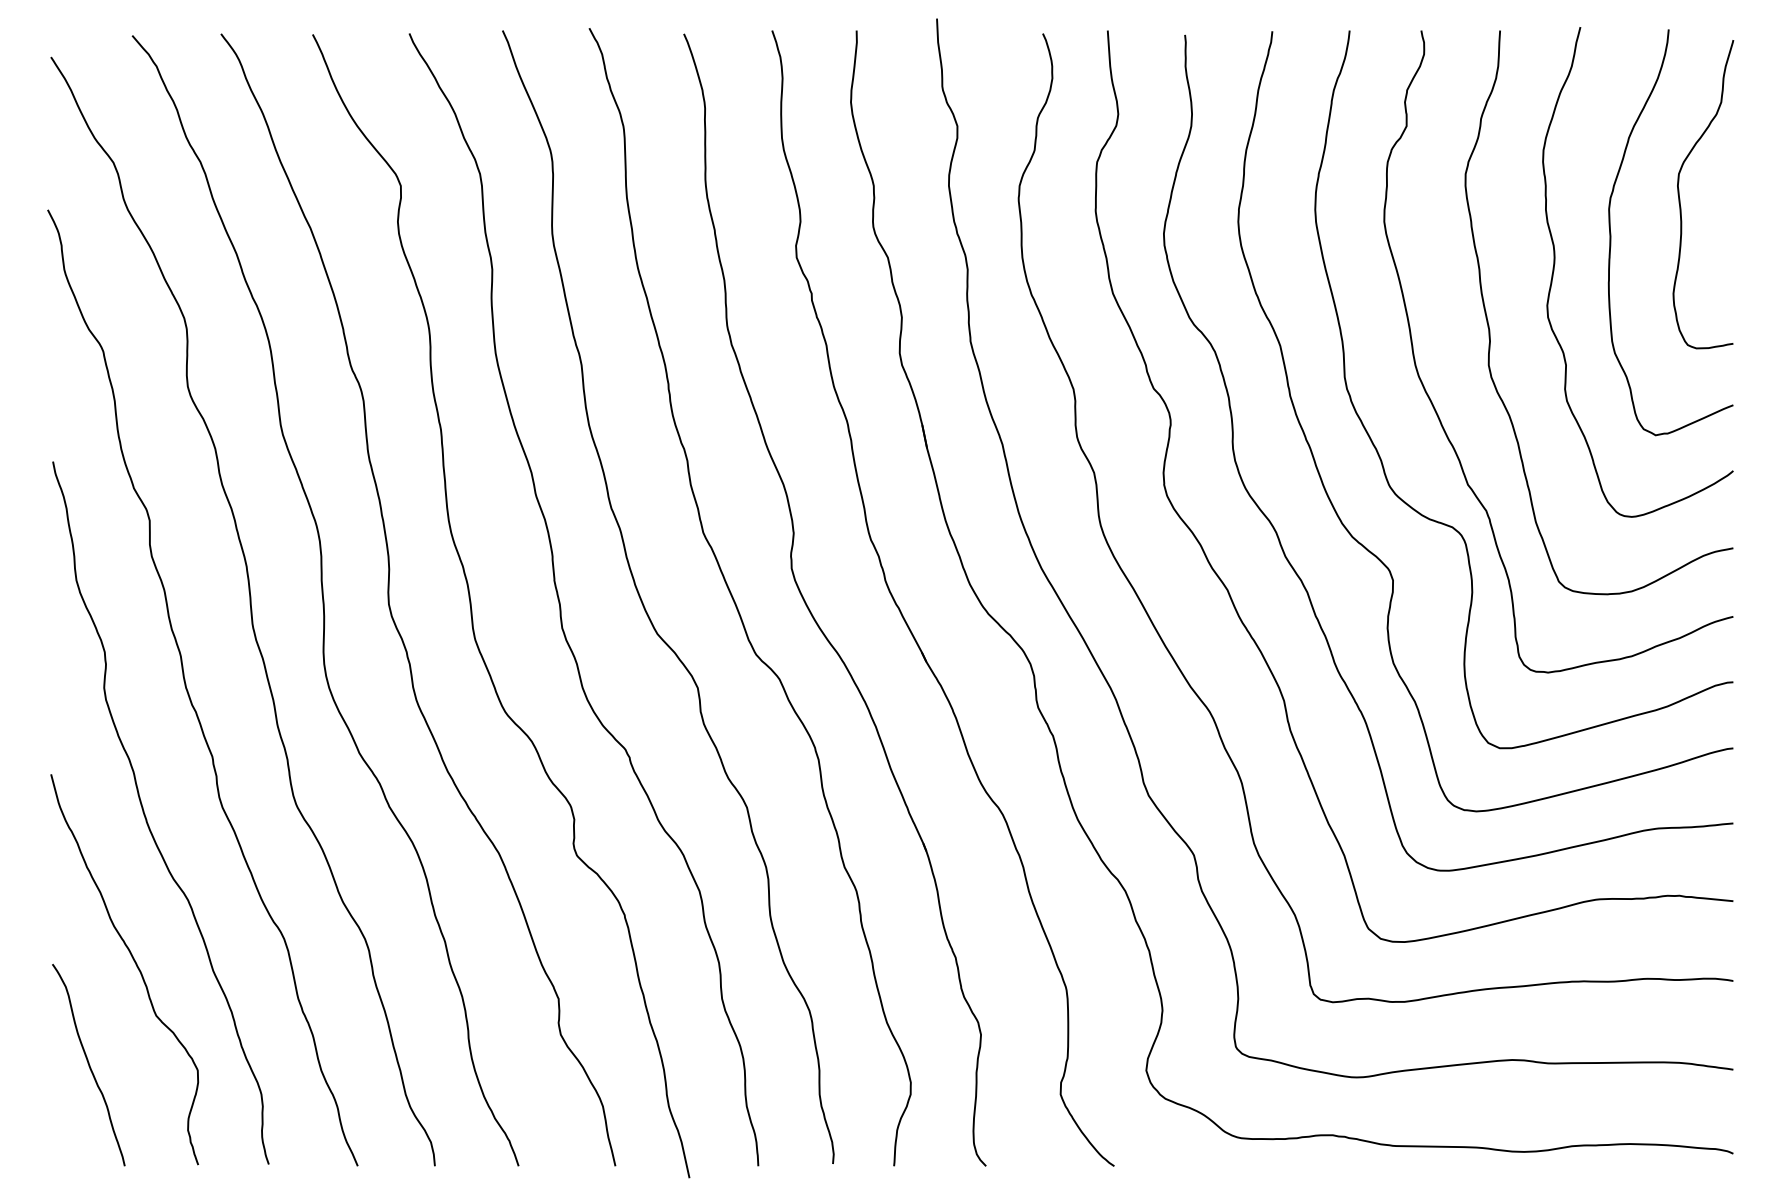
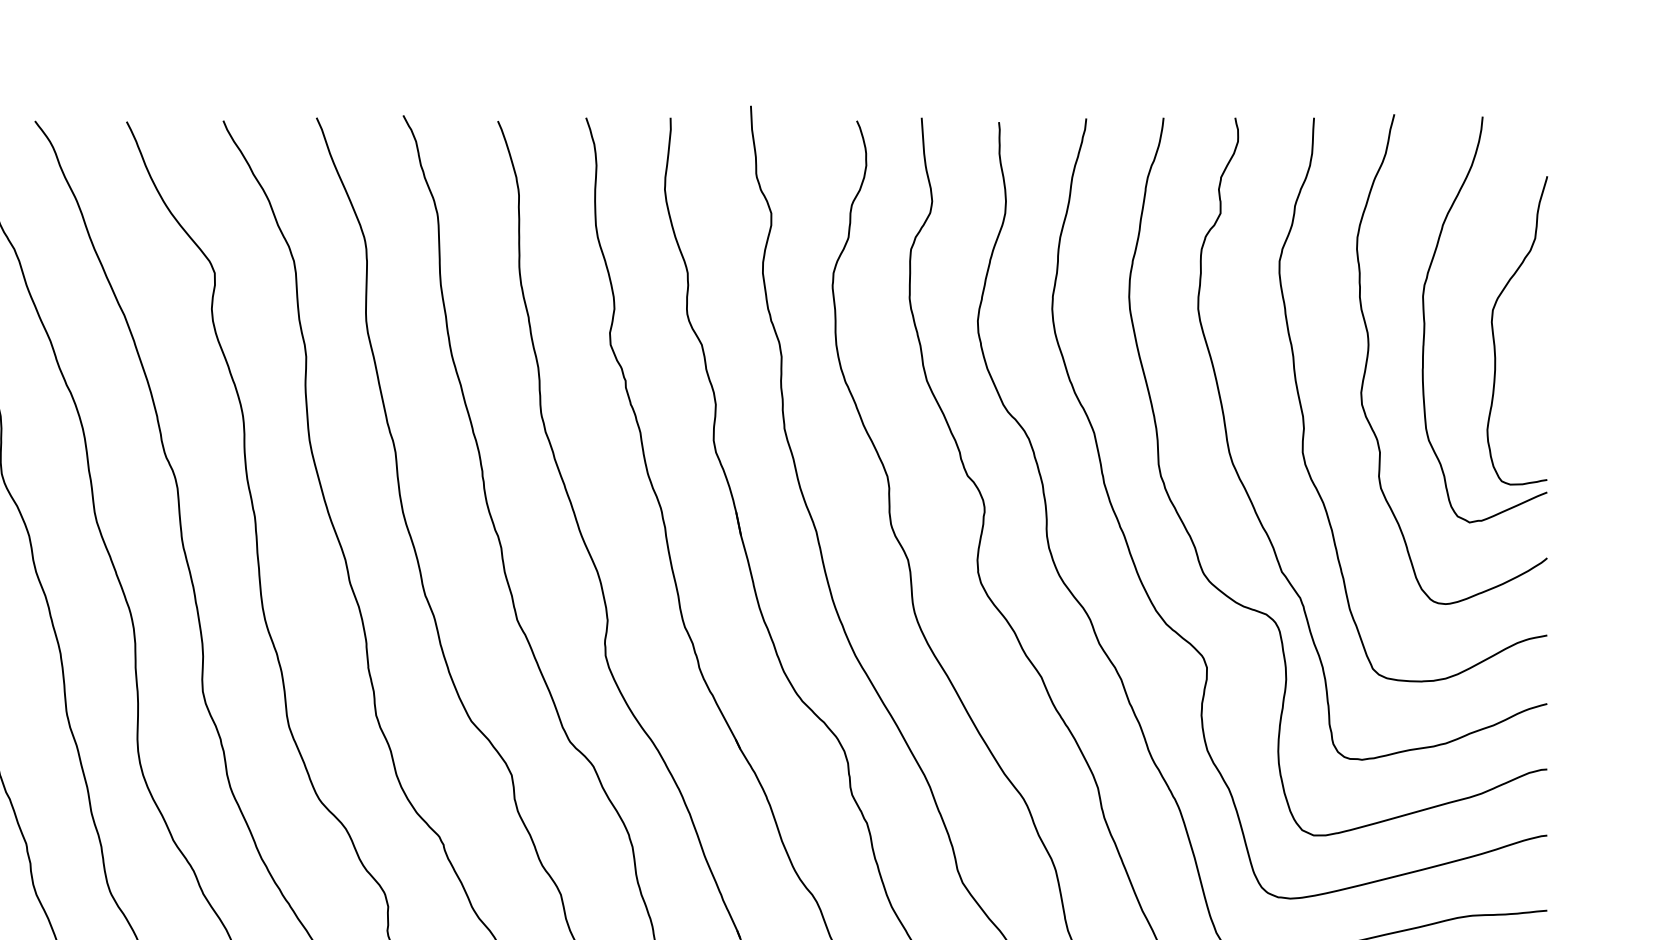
curve: (1680, 198) -> (1494, 334), moved

